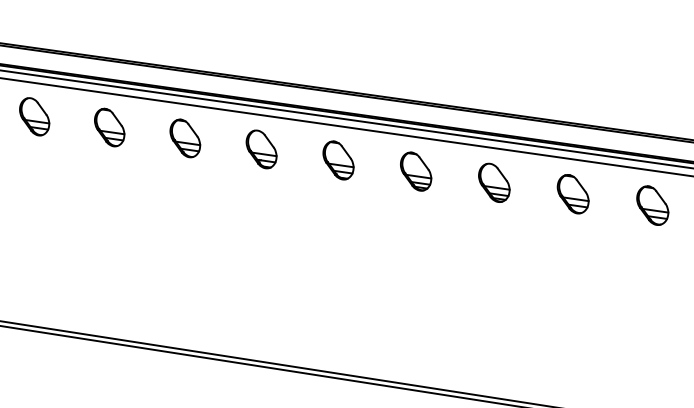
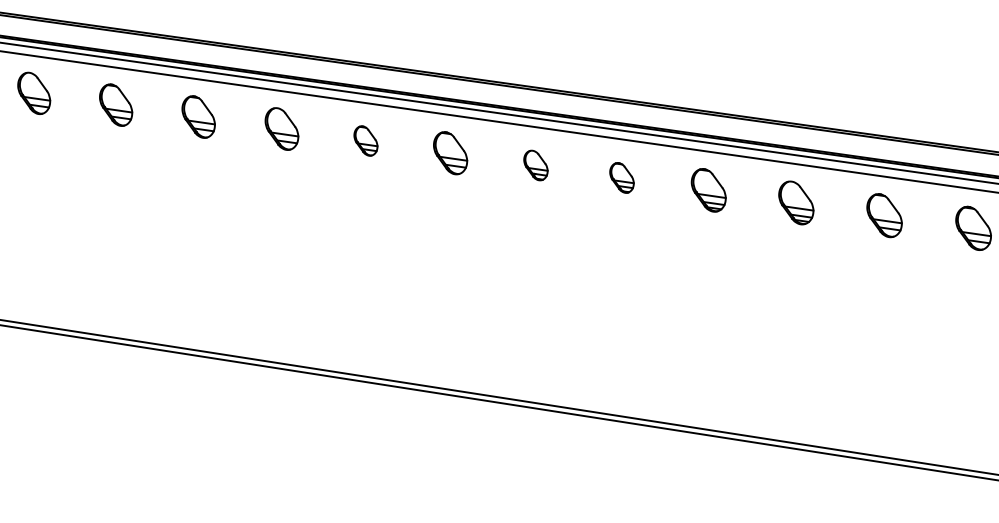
part: (109, 127) -> (365, 140), size x0.7
part: (261, 149) -> (535, 165), size x0.7
part: (338, 160) -> (621, 177), size x0.7

